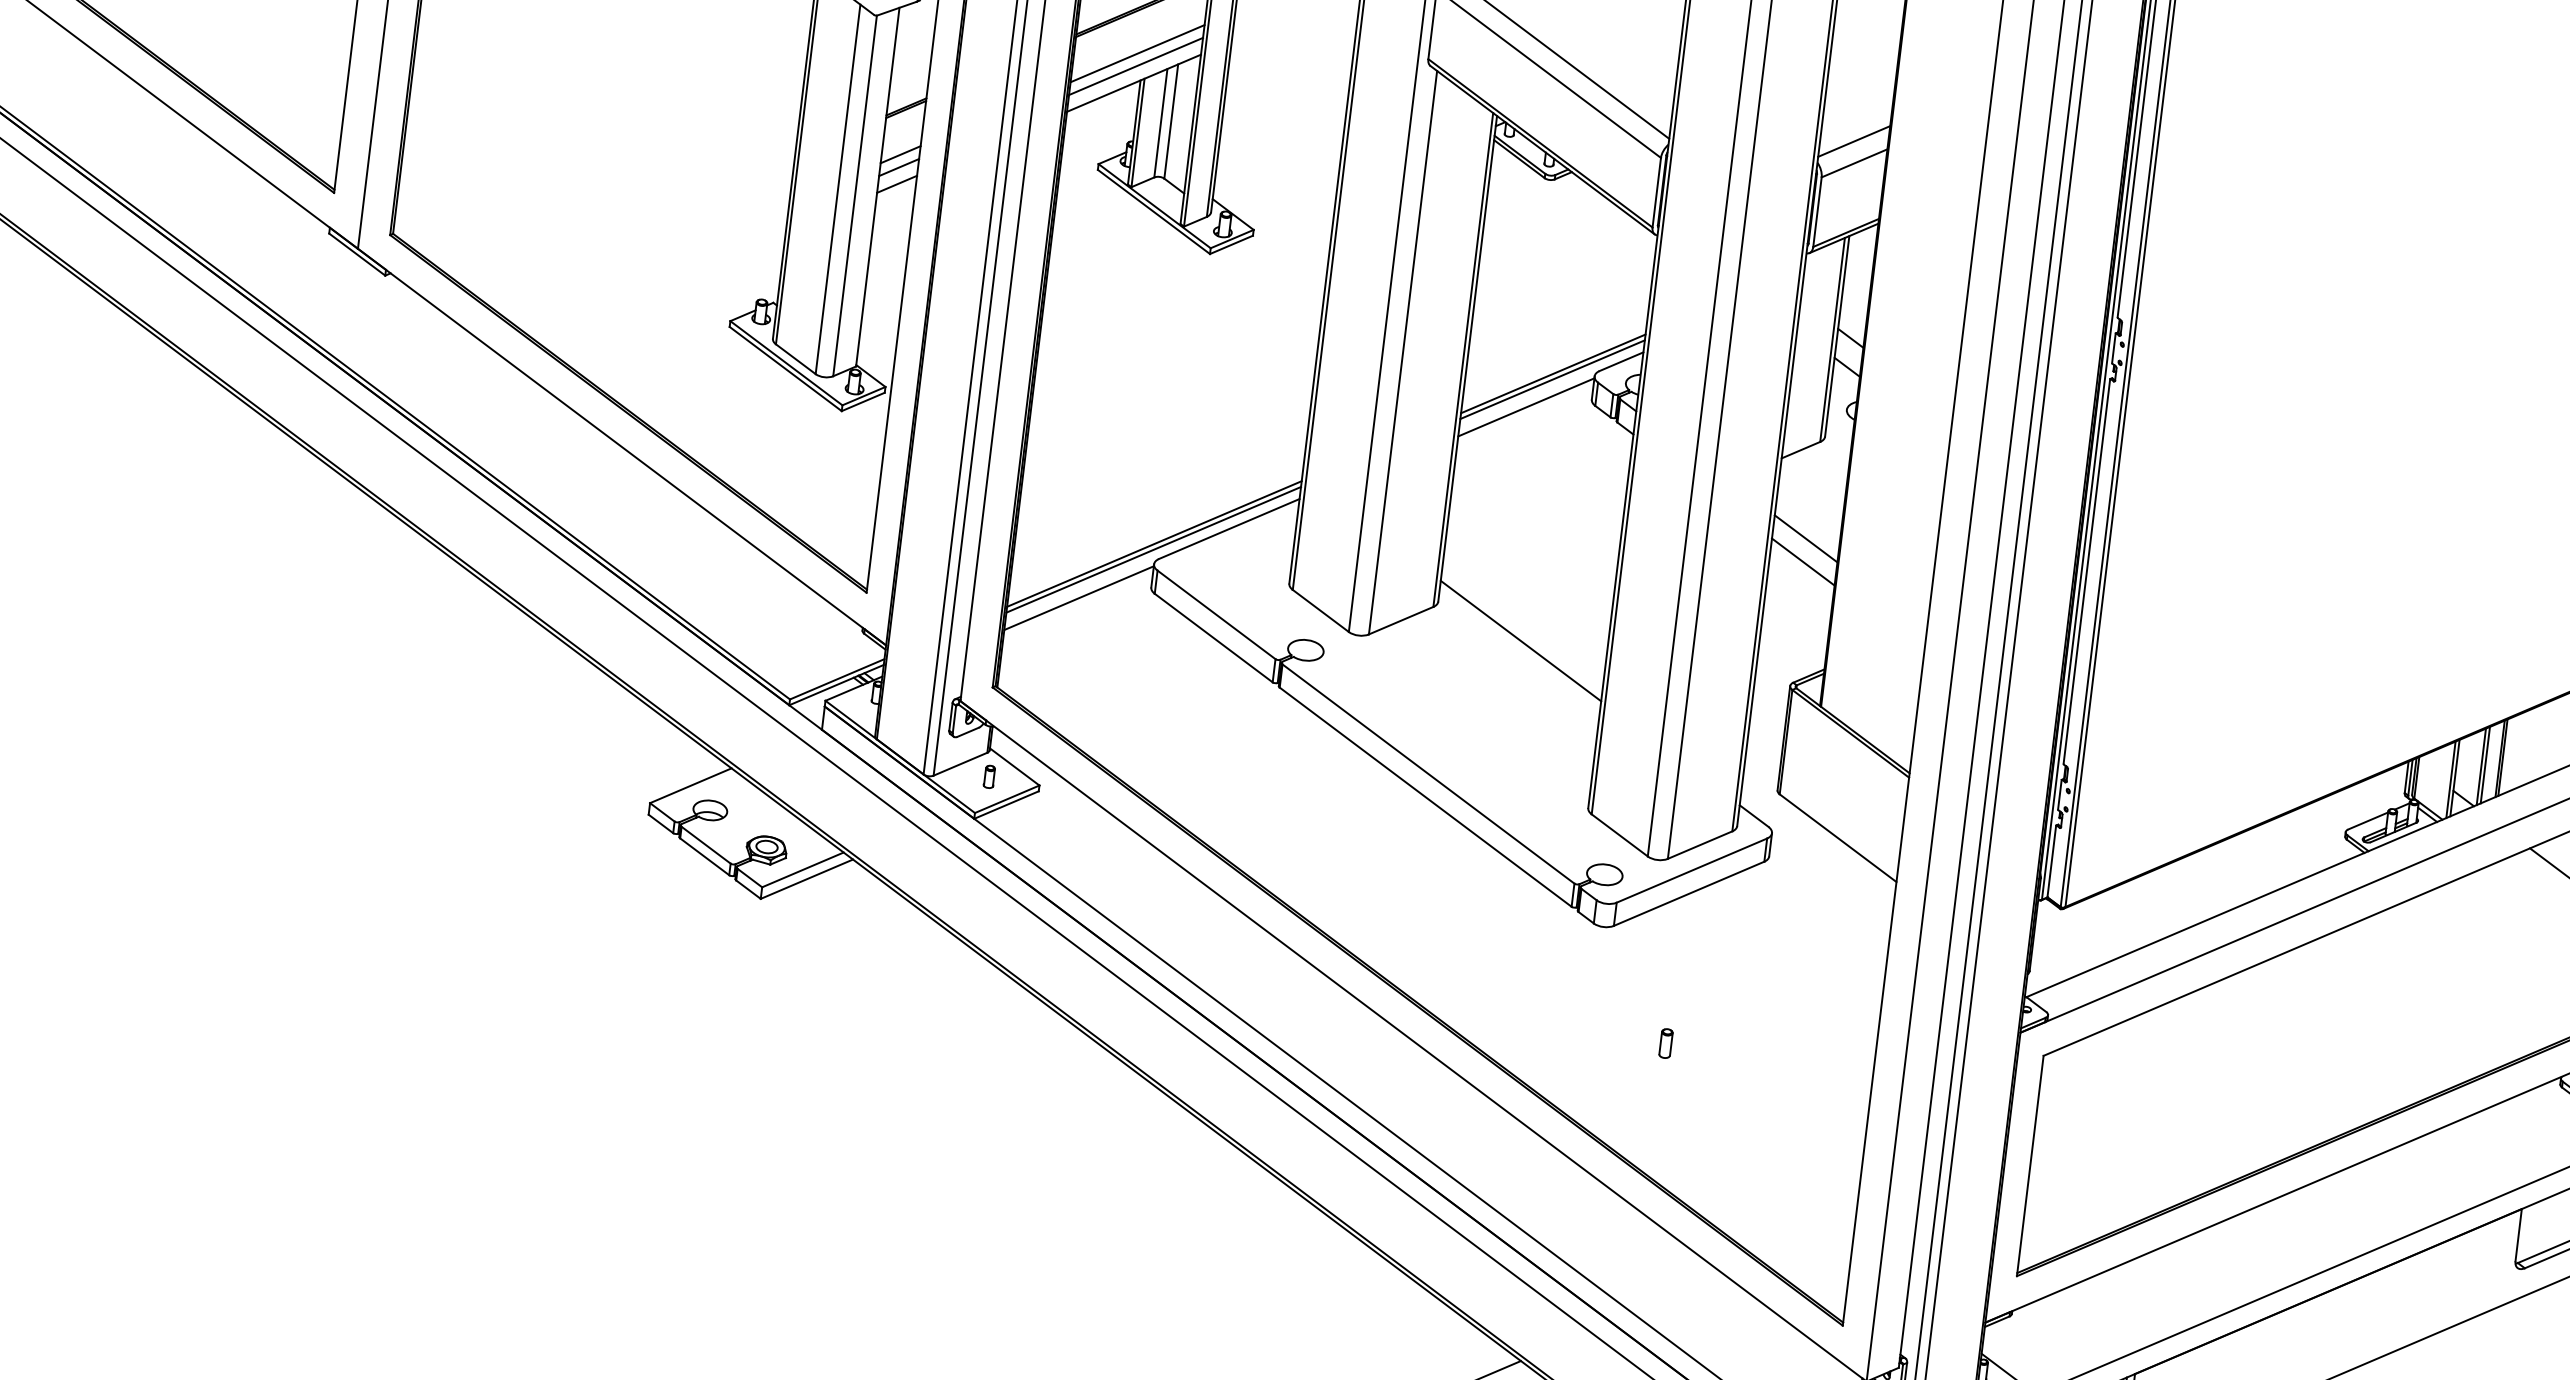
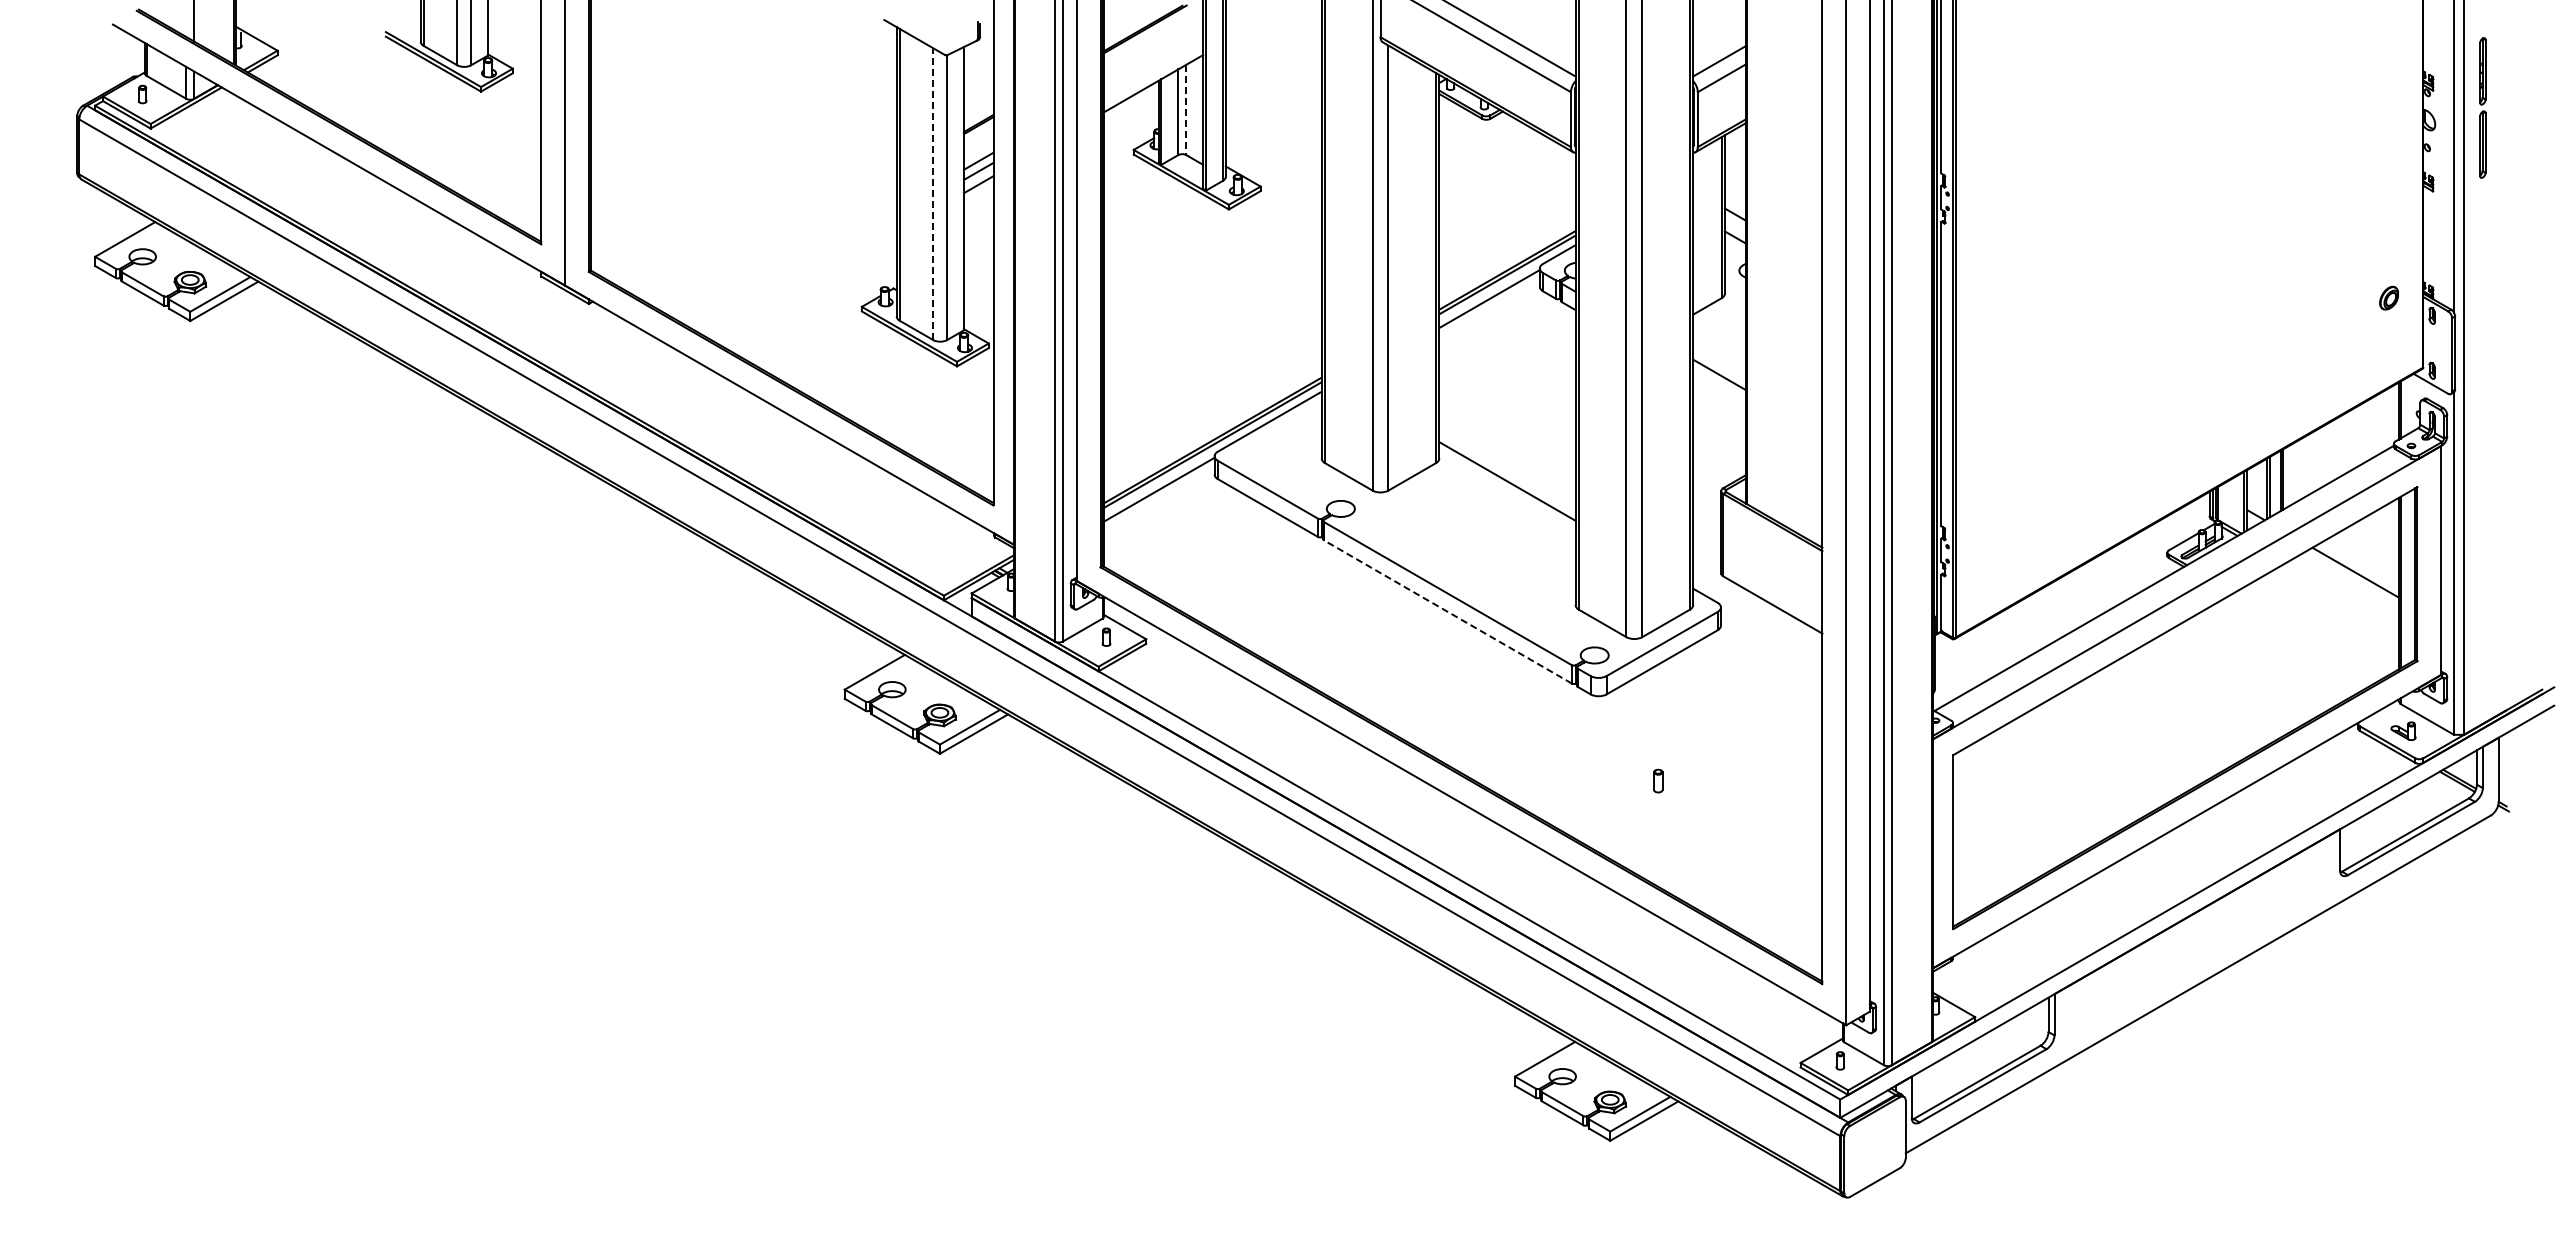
line: (1137, 52) -> (1153, 59), removed
line: (1135, 65) -> (1153, 69), removed
line: (1171, 122) -> (1186, 110), solid -> dashed
line: (838, 189) -> (933, 194), solid -> dashed
line: (1802, 562) -> (1719, 393), removed
line: (1425, 796) -> (1447, 611), solid -> dashed

